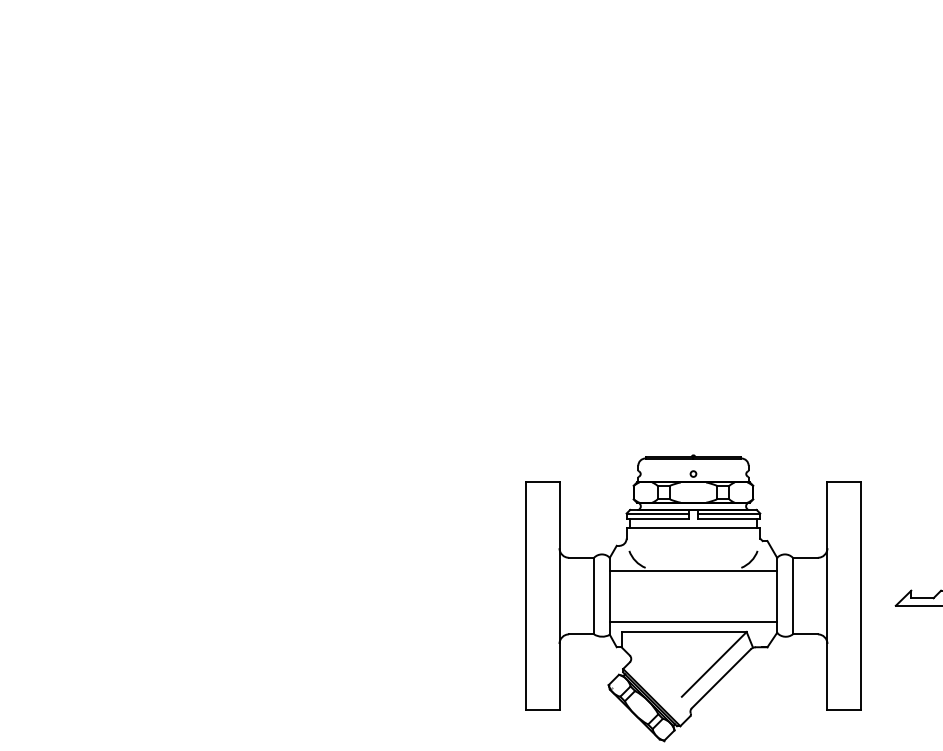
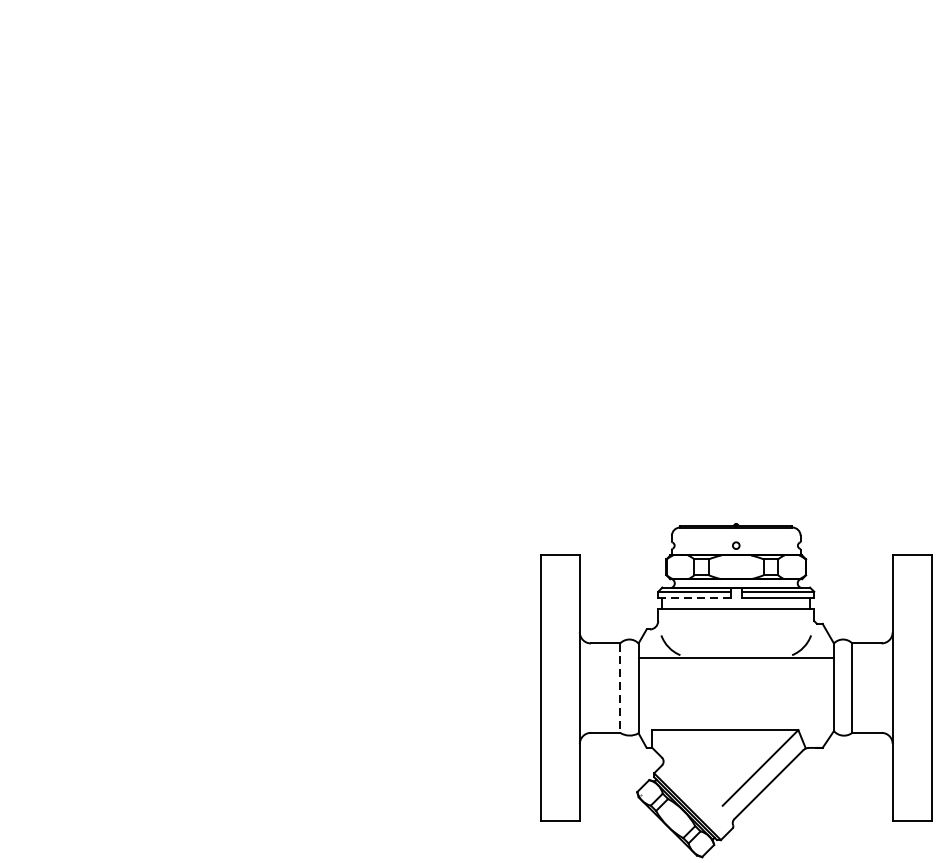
line: (658, 518) -> (695, 597), solid -> dashed
line: (594, 596) -> (620, 688), solid -> dashed
line: (693, 621) -> (736, 717), removed

